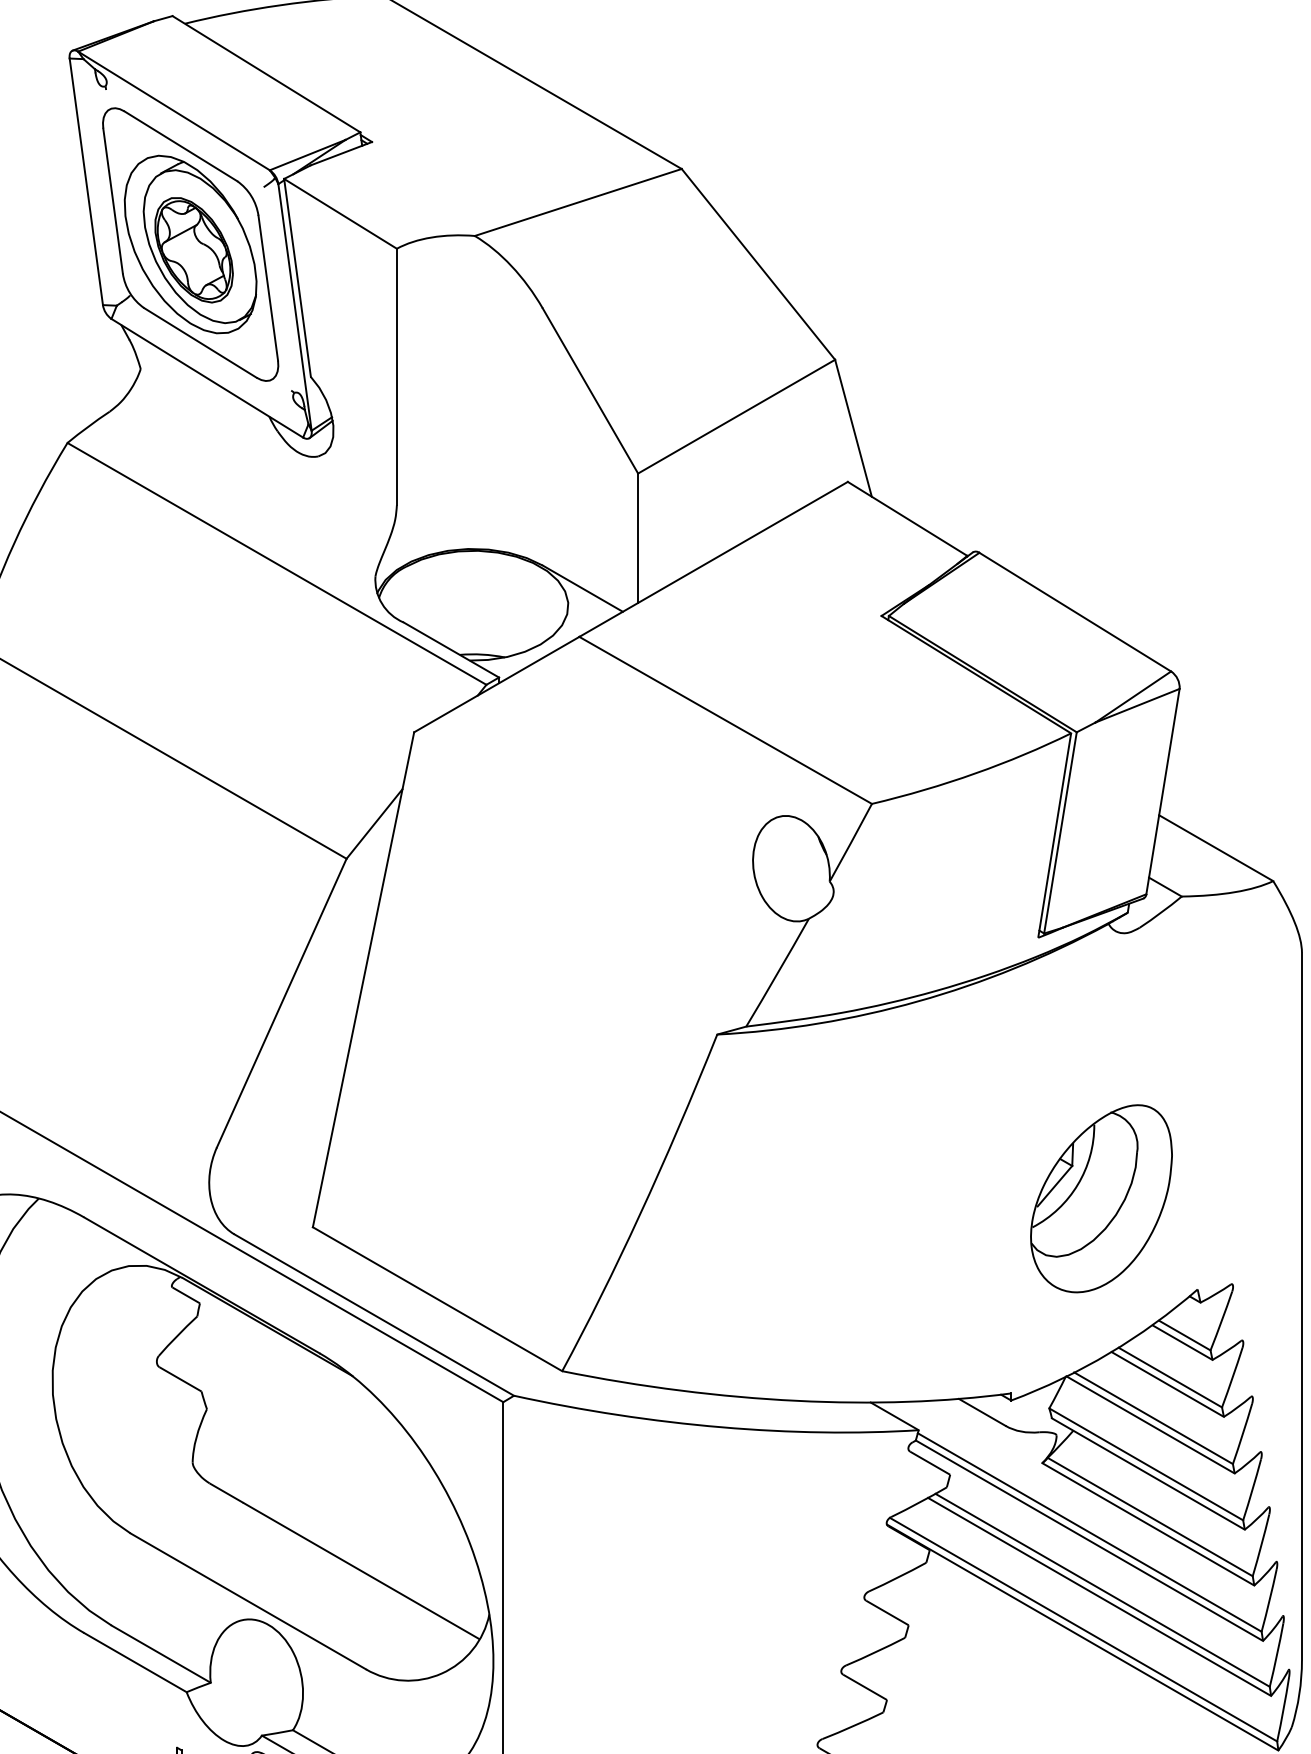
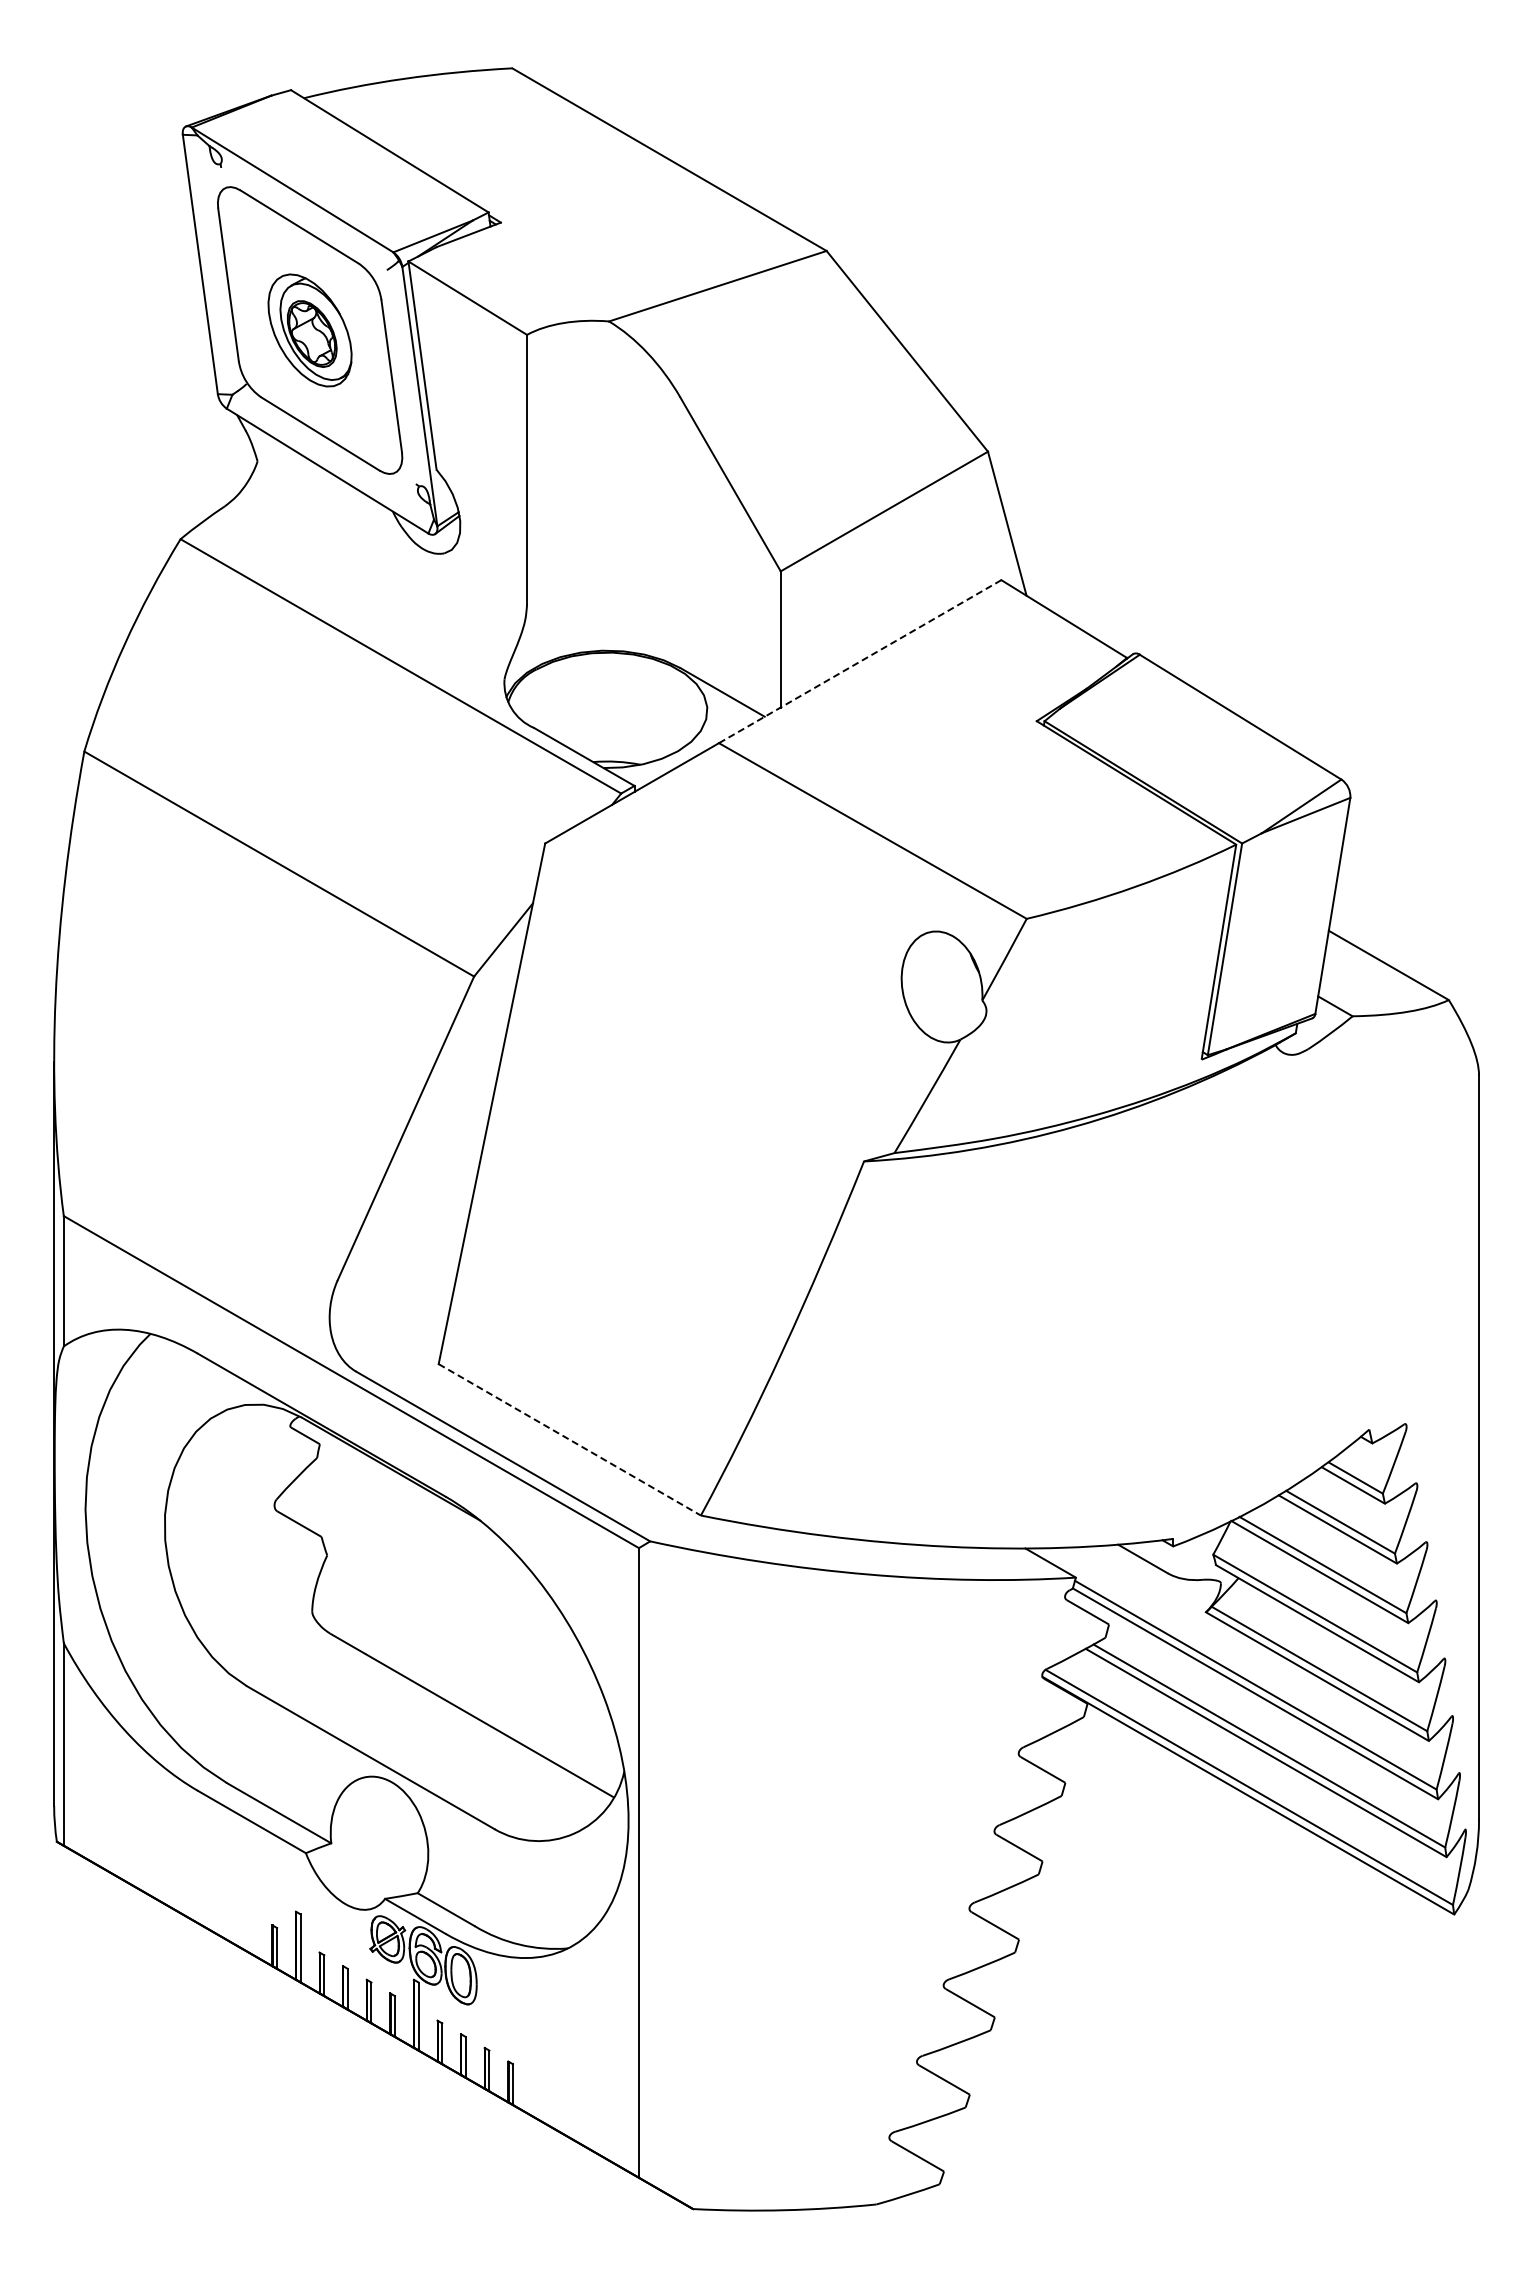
part: (190, 244) -> (309, 330), size x0.6
line: (712, 559) -> (859, 661), solid -> dashed
part: (1101, 1198) -> (1268, 1333), removed
line: (438, 1299) -> (570, 1440), solid -> dashed

